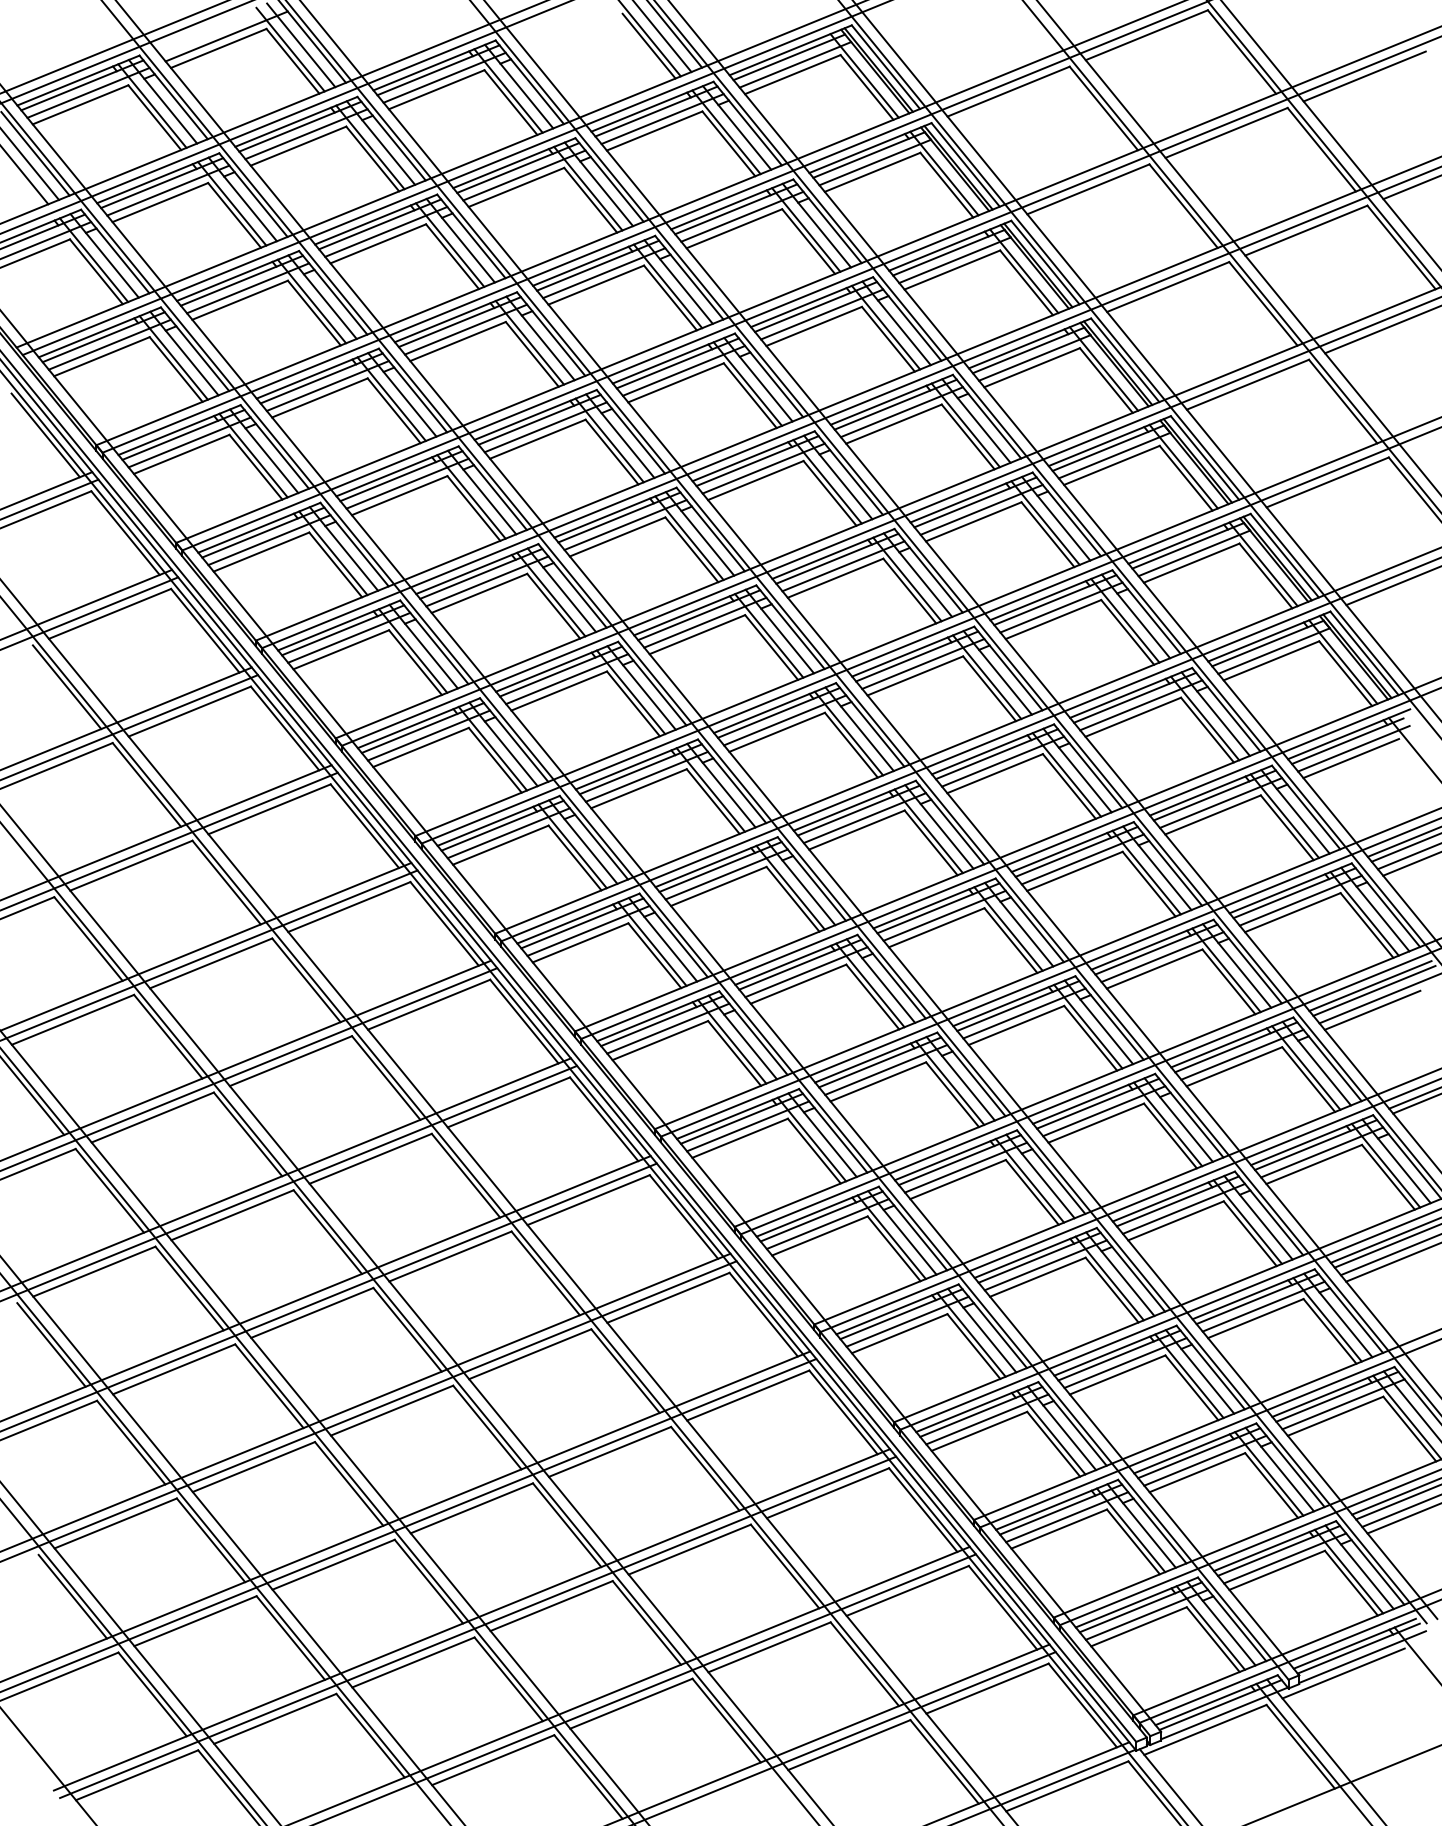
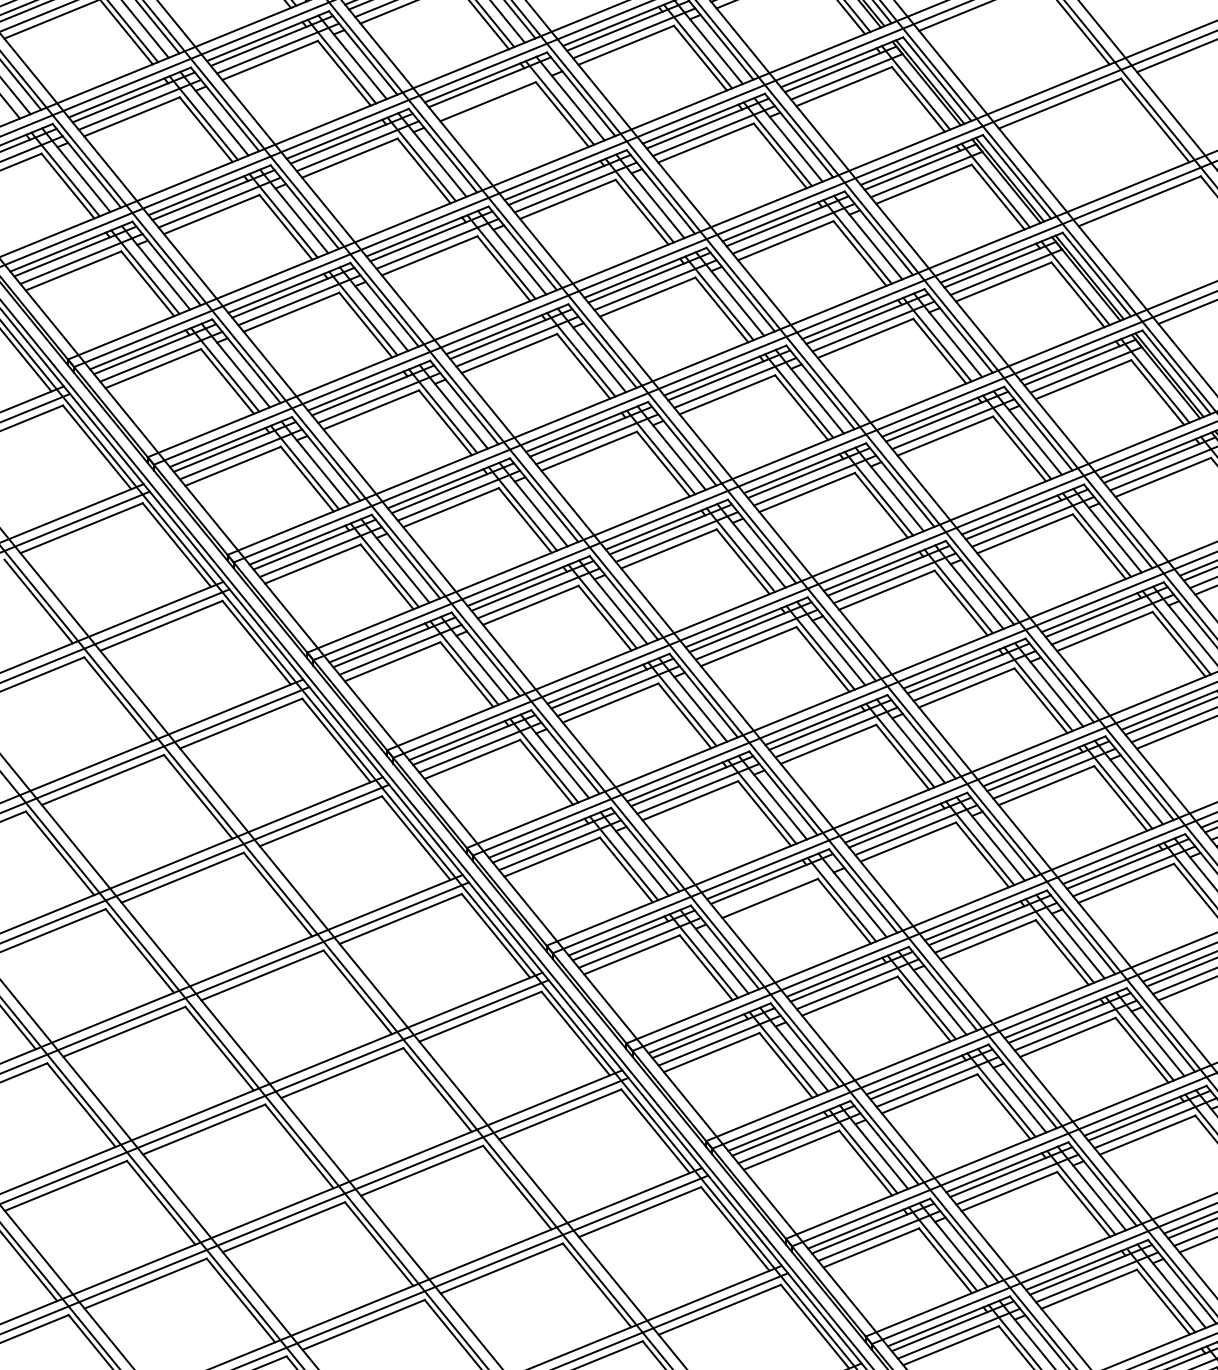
line: (524, 175) -> (496, 89), removed
line: (806, 972) -> (778, 886), removed

